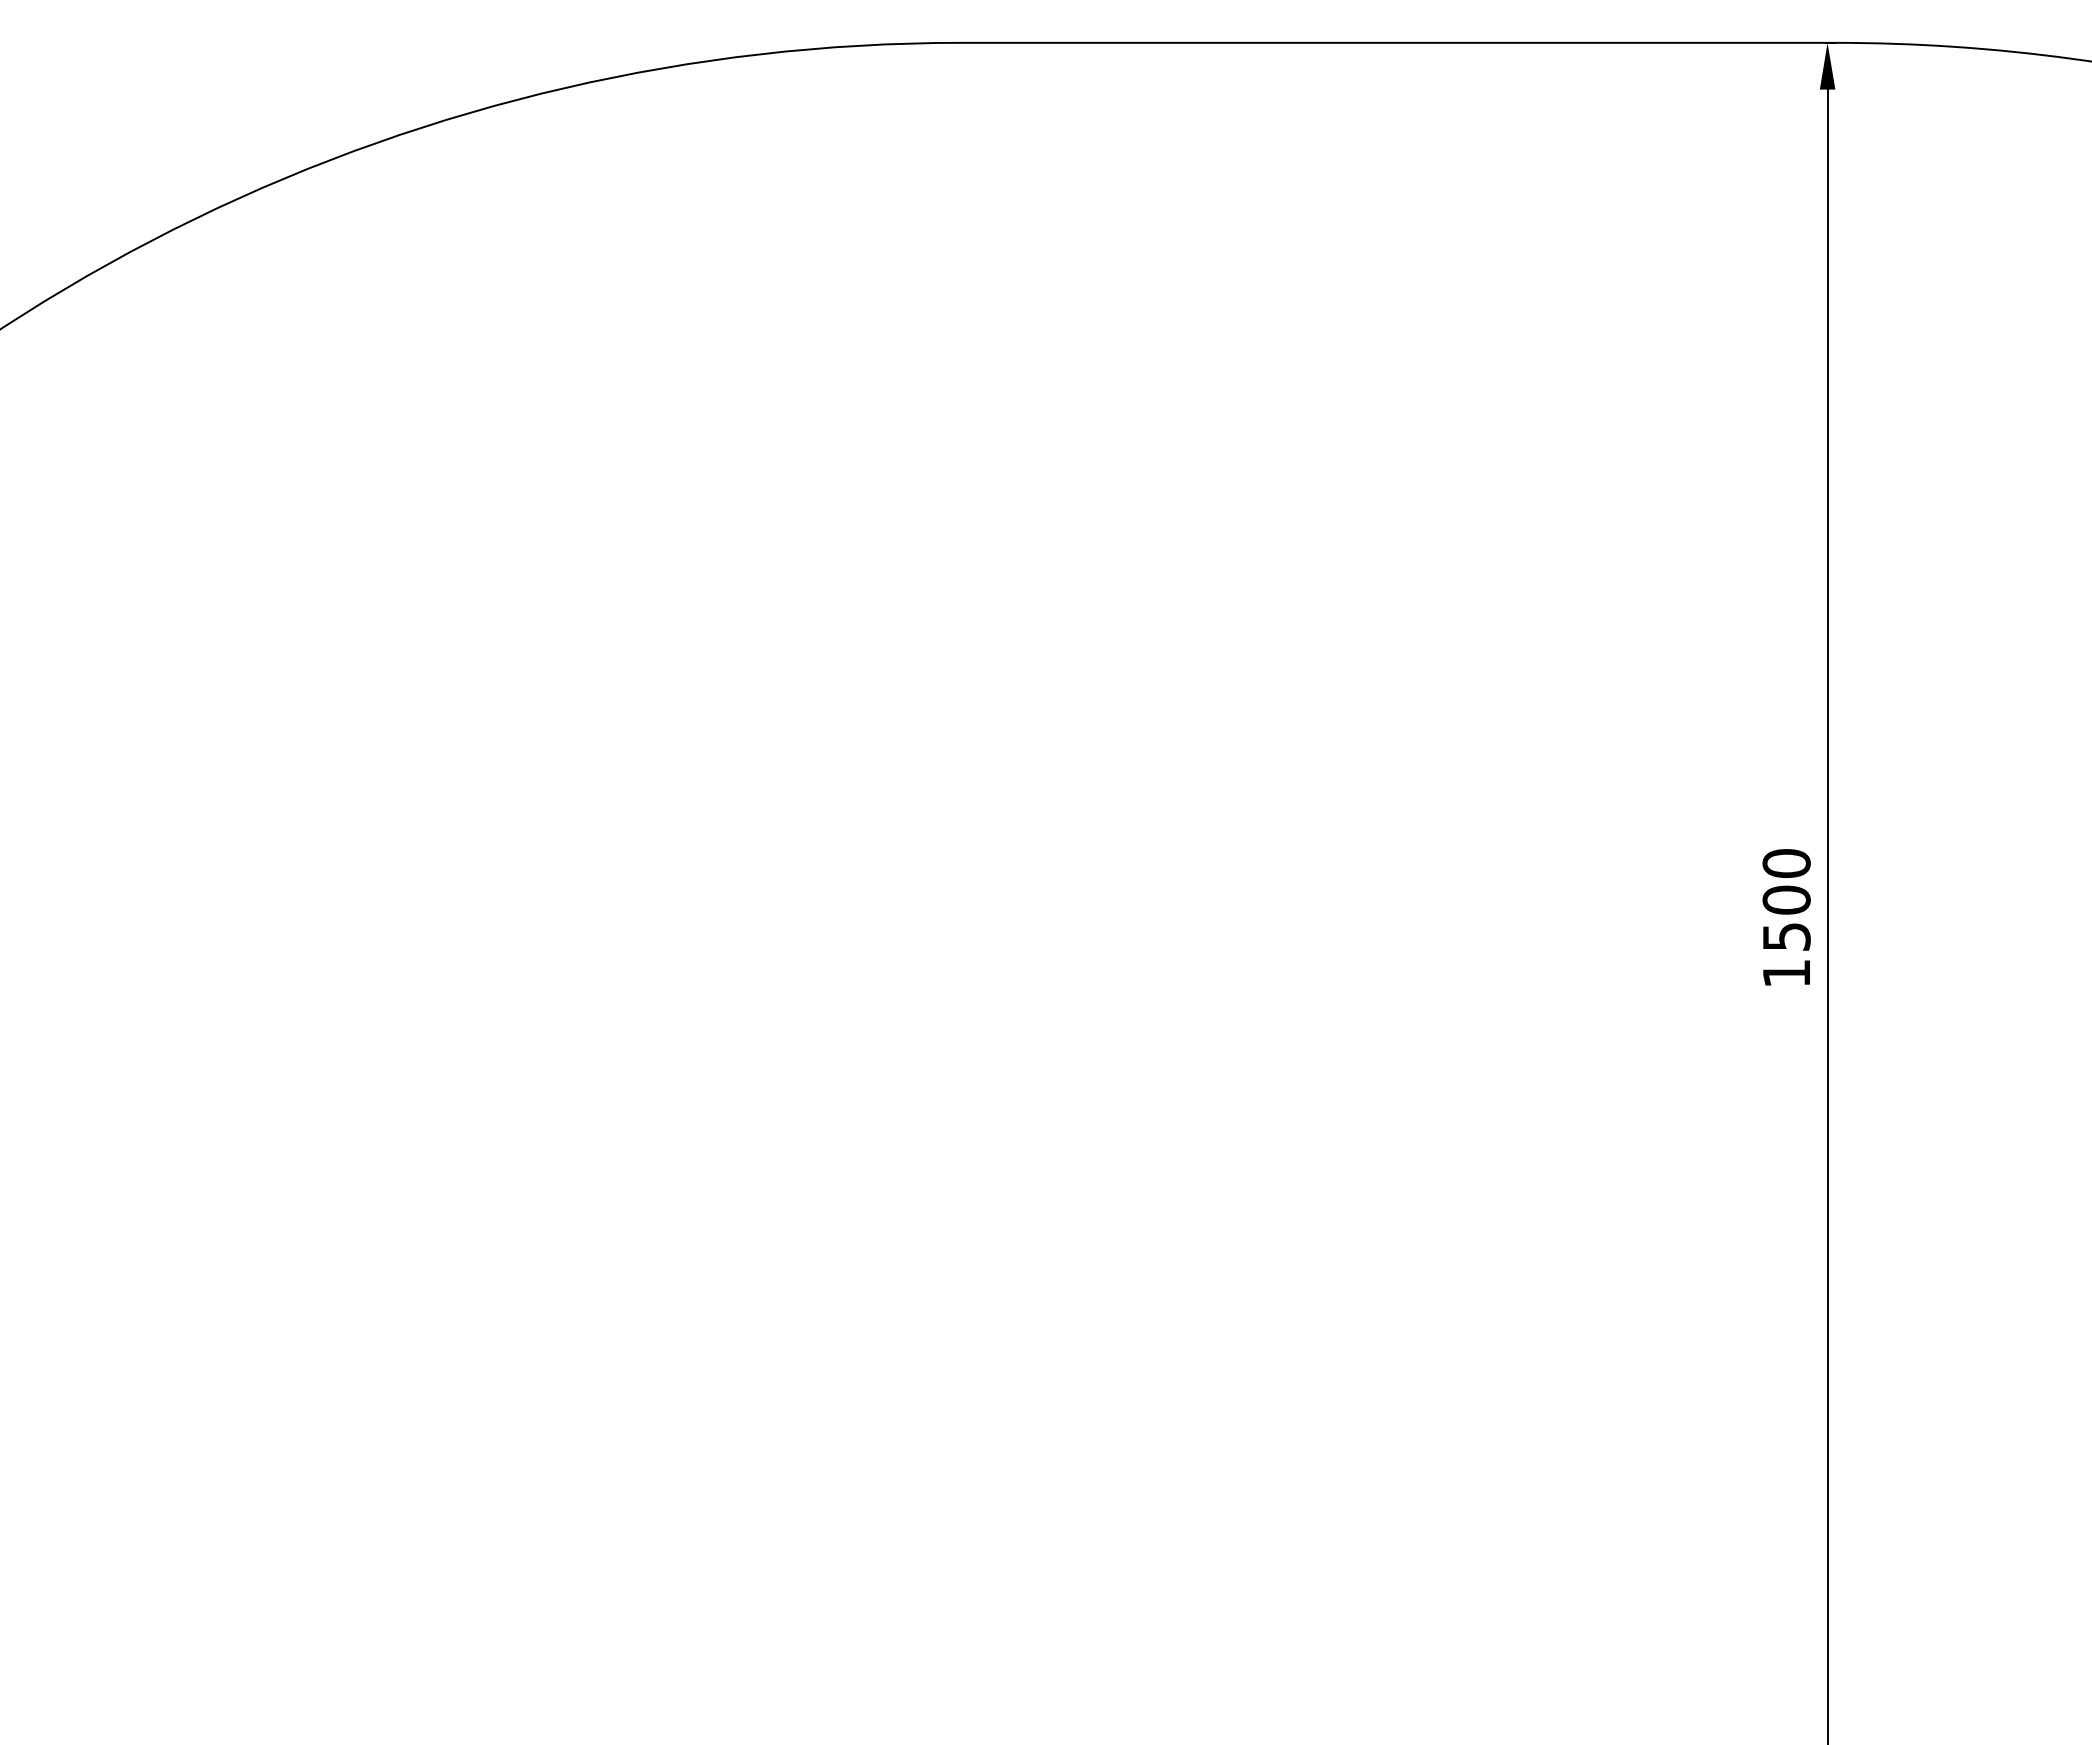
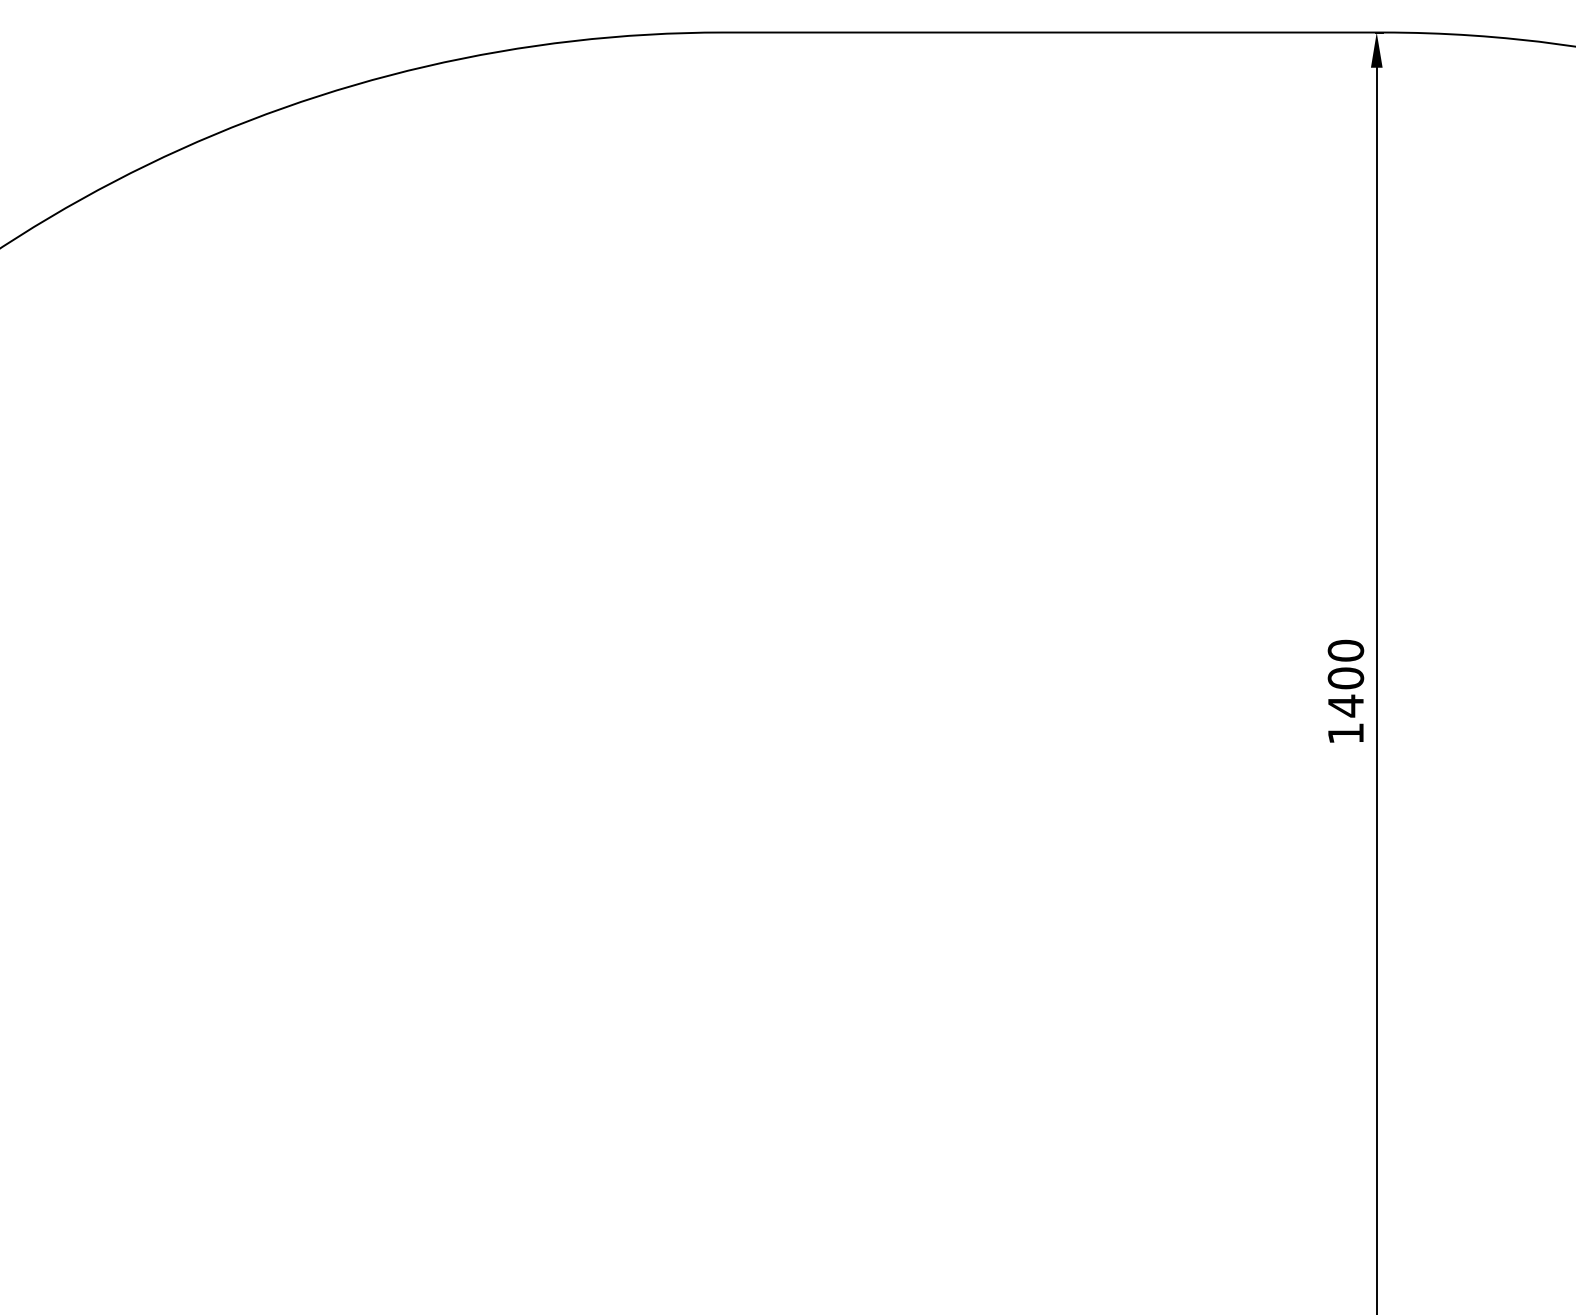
text: (1786, 936) -> (1345, 705), 1500 -> 1400

